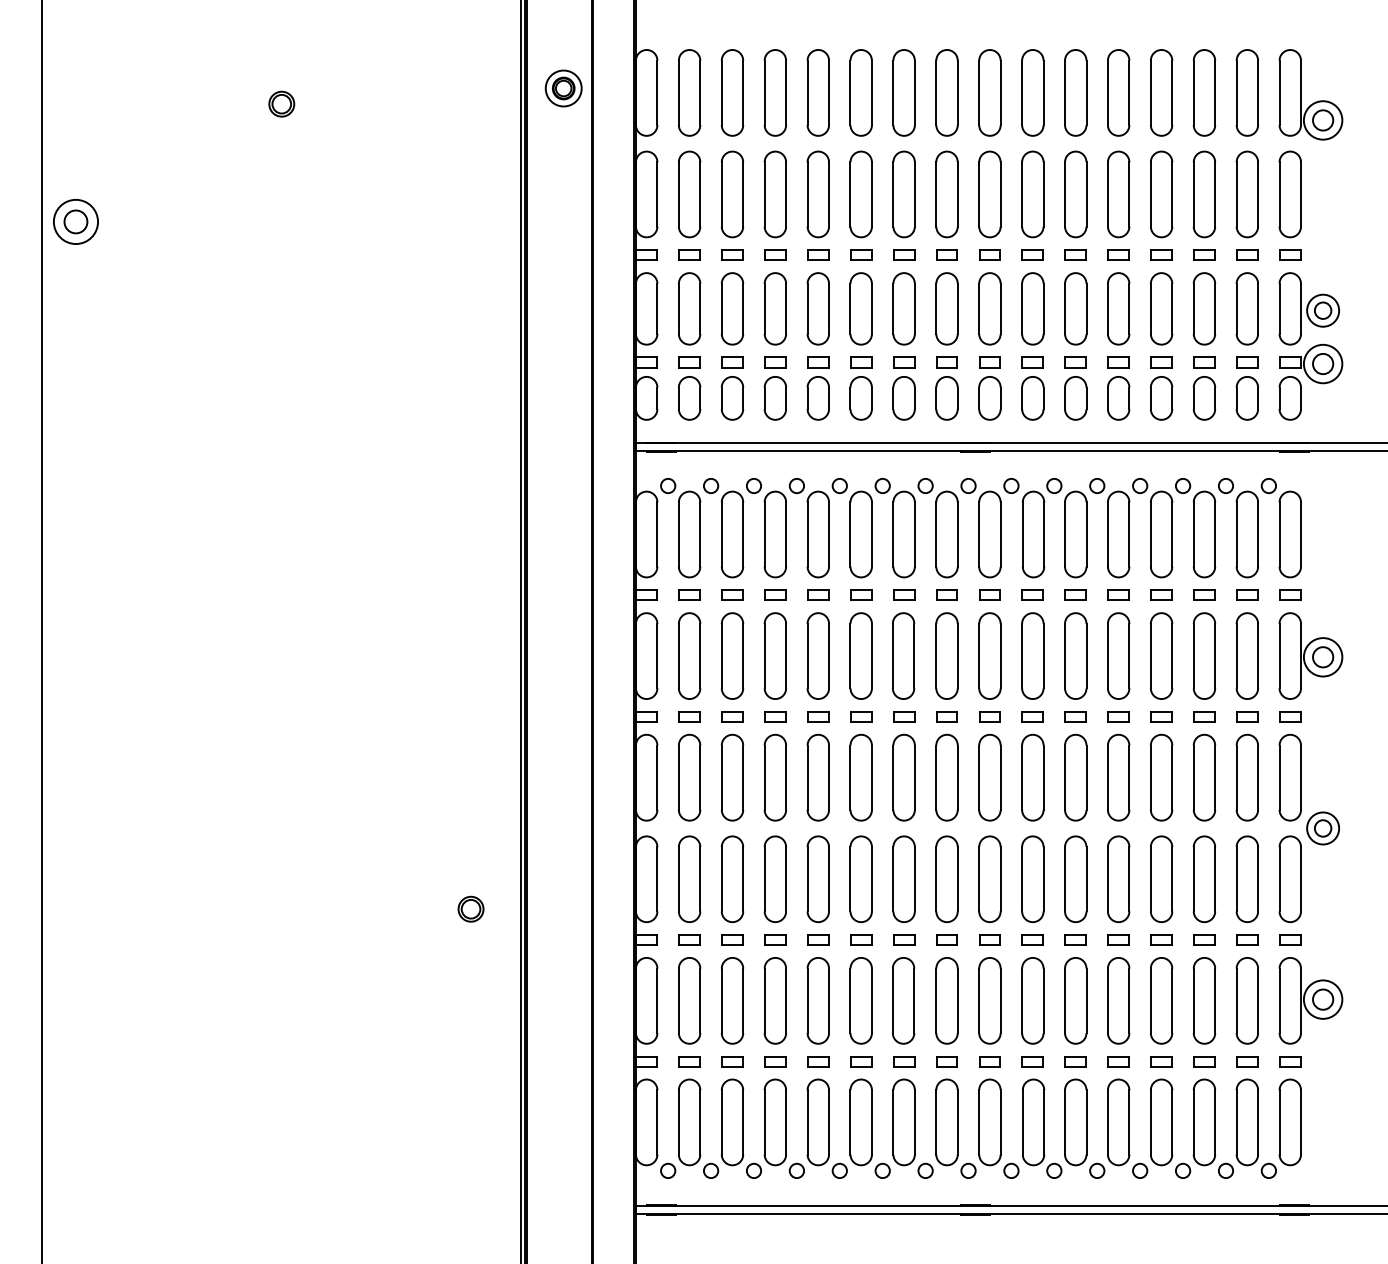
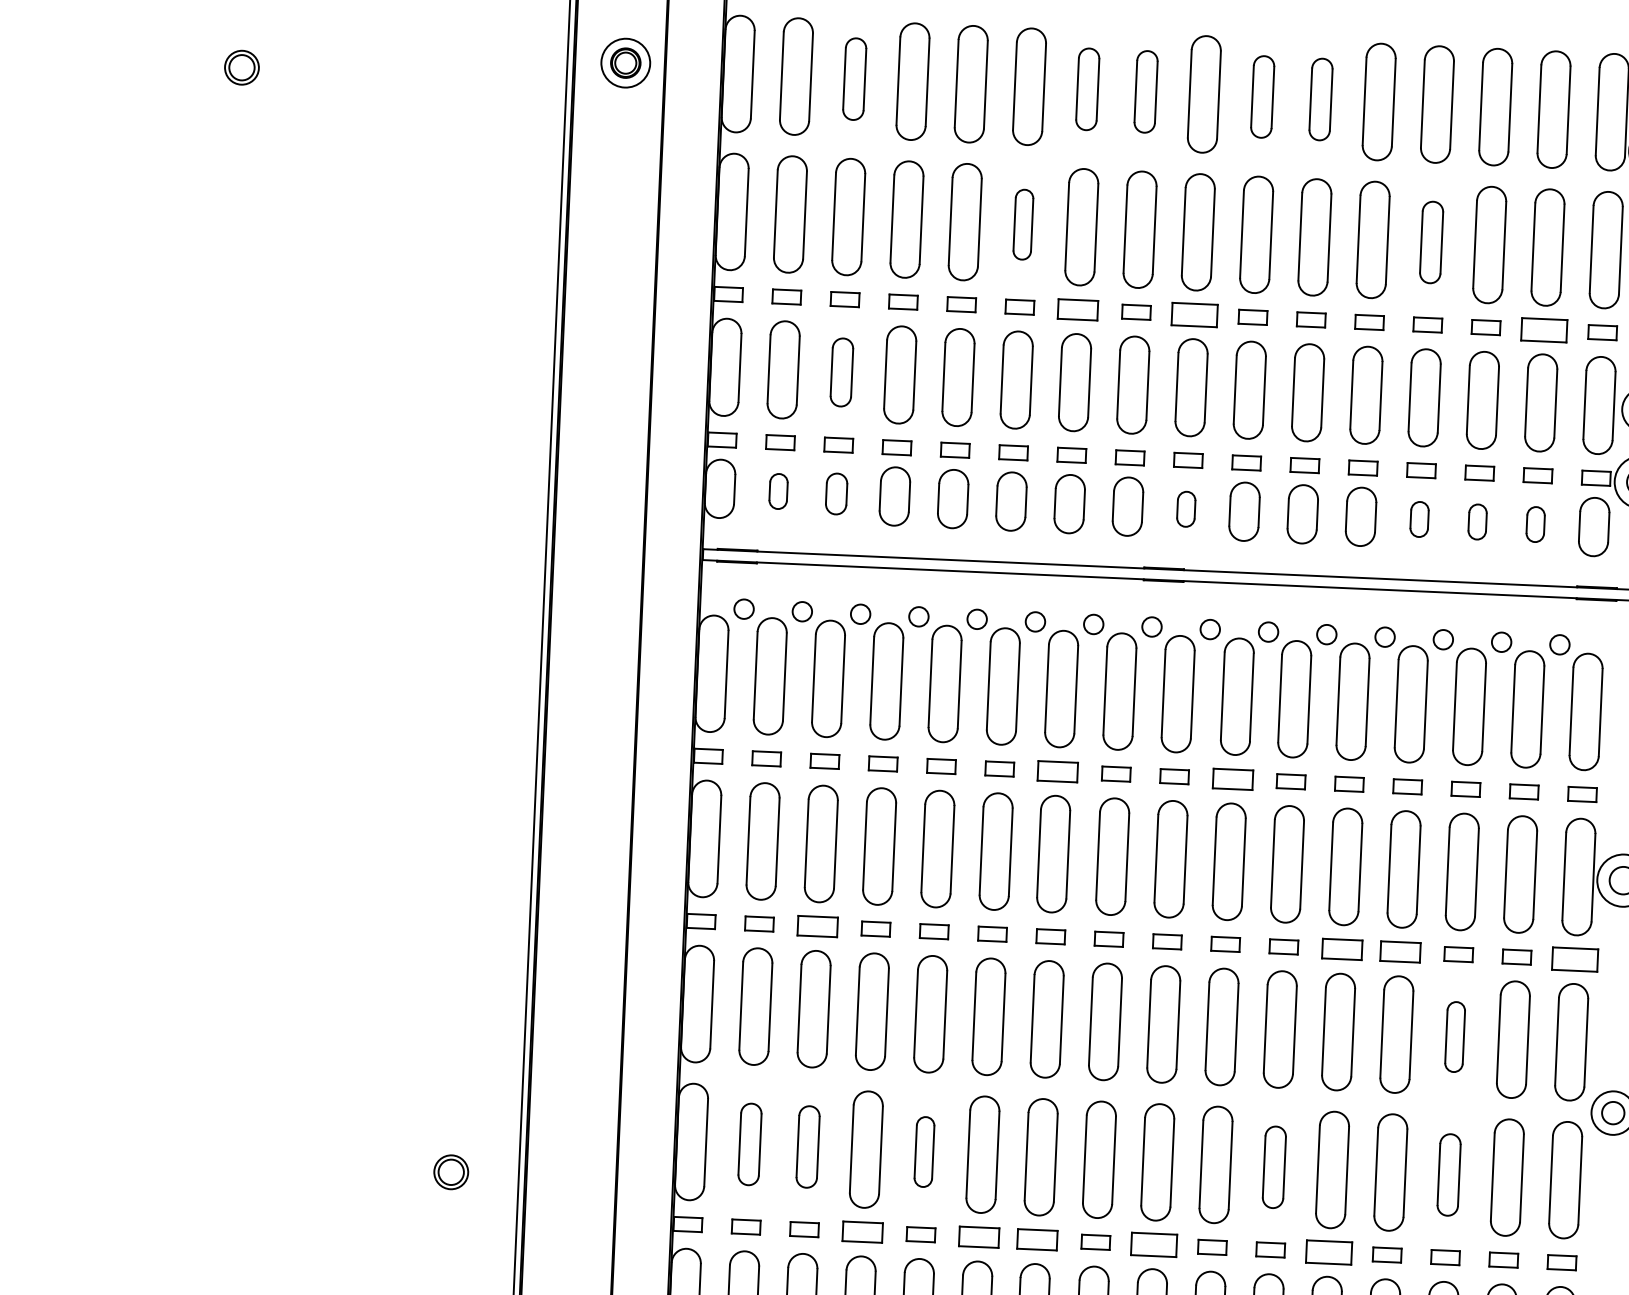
part: (732, 92) -> (854, 78), size x0.7
part: (903, 92) -> (1087, 88), size x0.7
part: (946, 92) -> (1145, 91), size x0.7
part: (1032, 92) -> (1262, 96), size x0.7
part: (1075, 92) -> (1320, 98), size x0.7
part: (860, 194) -> (1022, 224), size x0.6
part: (1161, 194) -> (1431, 242), size x0.7
part: (904, 254) -> (1078, 308), size x1.4
part: (989, 254) -> (1194, 313), size x1.6
part: (1247, 254) -> (1544, 329), size x1.6
part: (732, 308) -> (841, 371), size x0.7
part: (689, 398) -> (778, 491), size x0.6
part: (732, 398) -> (836, 494), size x0.7
part: (989, 398) -> (1185, 509), size x0.6
part: (1161, 398) -> (1419, 519), size x0.6
part: (1204, 398) -> (1477, 522), size x0.6
part: (1246, 398) -> (1534, 524), size x0.6
part: (904, 594) -> (1058, 770), size x1.4
part: (1032, 594) -> (1232, 778), size x1.4
part: (732, 716) -> (817, 926), size x1.4
part: (1118, 716) -> (1341, 948), size x1.4
part: (1161, 716) -> (1400, 951), size x1.4
part: (1290, 716) -> (1575, 959), size x1.6
part: (1204, 777) -> (1455, 1036), size x0.6
part: (689, 878) -> (749, 1143), size x0.7
part: (732, 878) -> (808, 1146), size x0.7
part: (817, 878) -> (923, 1151), size x0.6
part: (1075, 878) -> (1273, 1166), size x0.7
part: (1204, 878) -> (1449, 1174), size x0.7
part: (775, 939) -> (862, 1231), size x1.4
part: (861, 939) -> (979, 1236), size x1.4
part: (904, 939) -> (1038, 1239), size x1.4
part: (989, 939) -> (1153, 1244), size x1.6
part: (1118, 939) -> (1328, 1251), size x1.6

